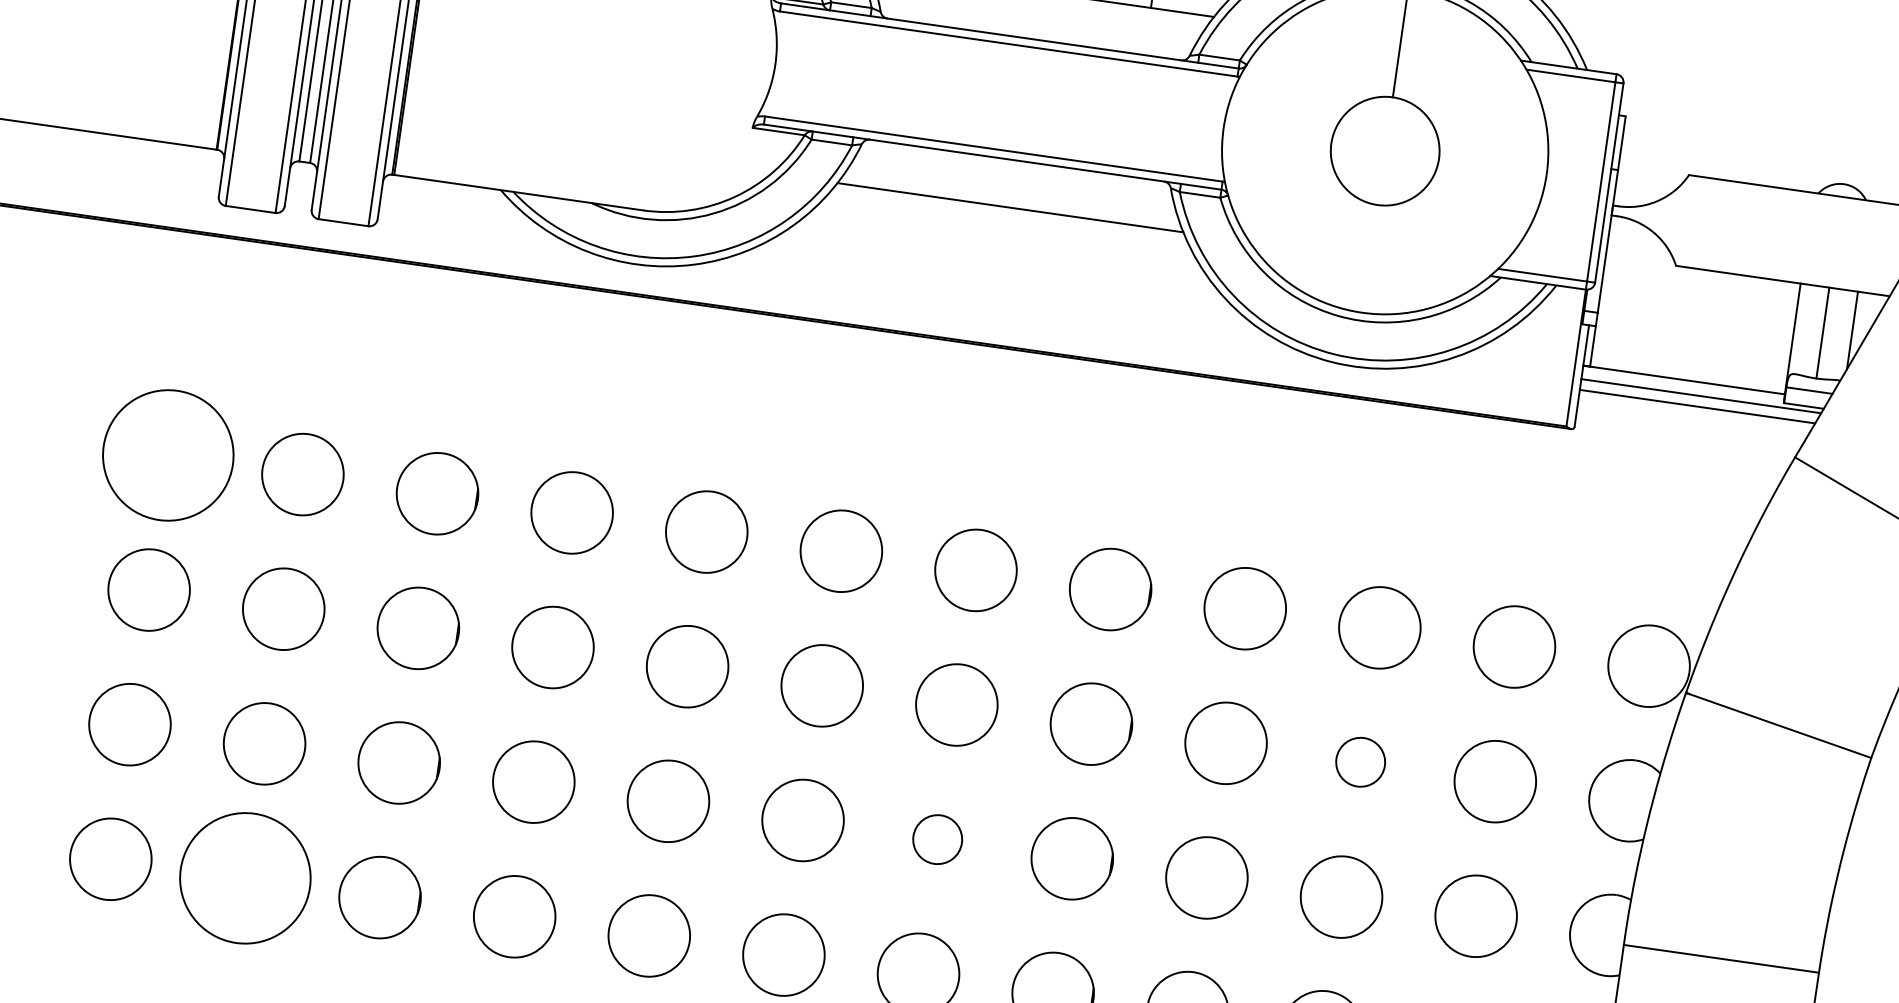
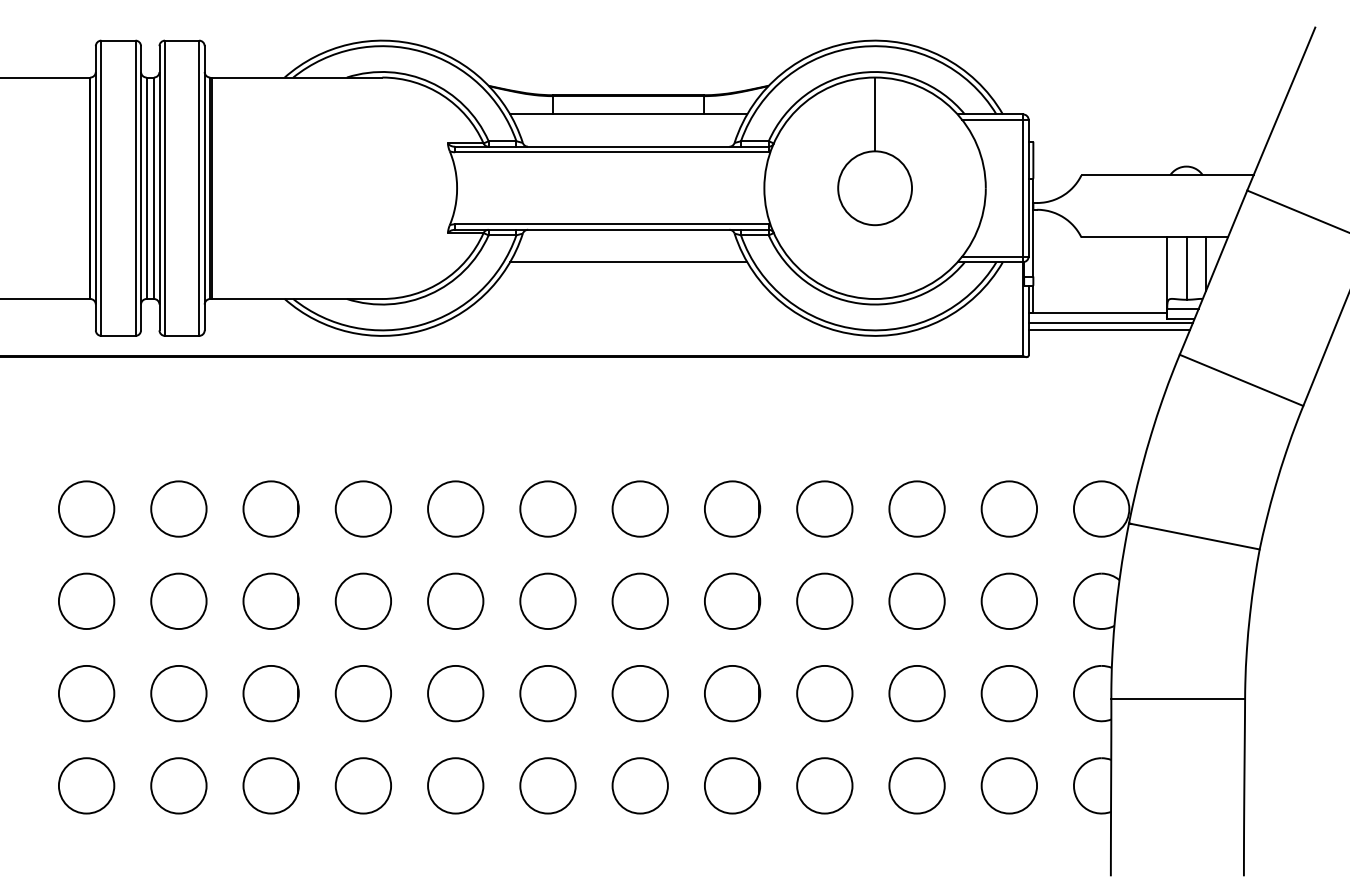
circle: (168, 454) -> (86, 508), size x0.62
circle: (1360, 761) -> (916, 600), size x1.67
circle: (936, 839) -> (639, 693), size x1.67
circle: (244, 877) -> (178, 785), size x0.62

